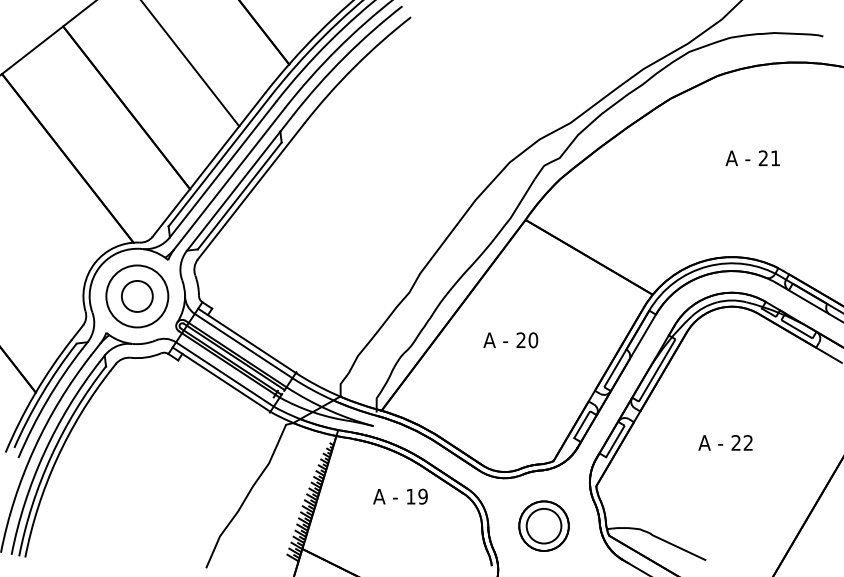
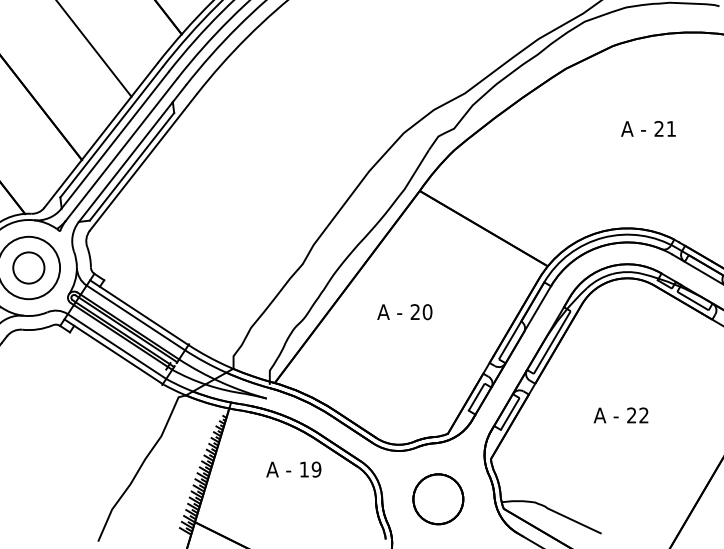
circle: (543, 525) -> (437, 498), size x1.43

